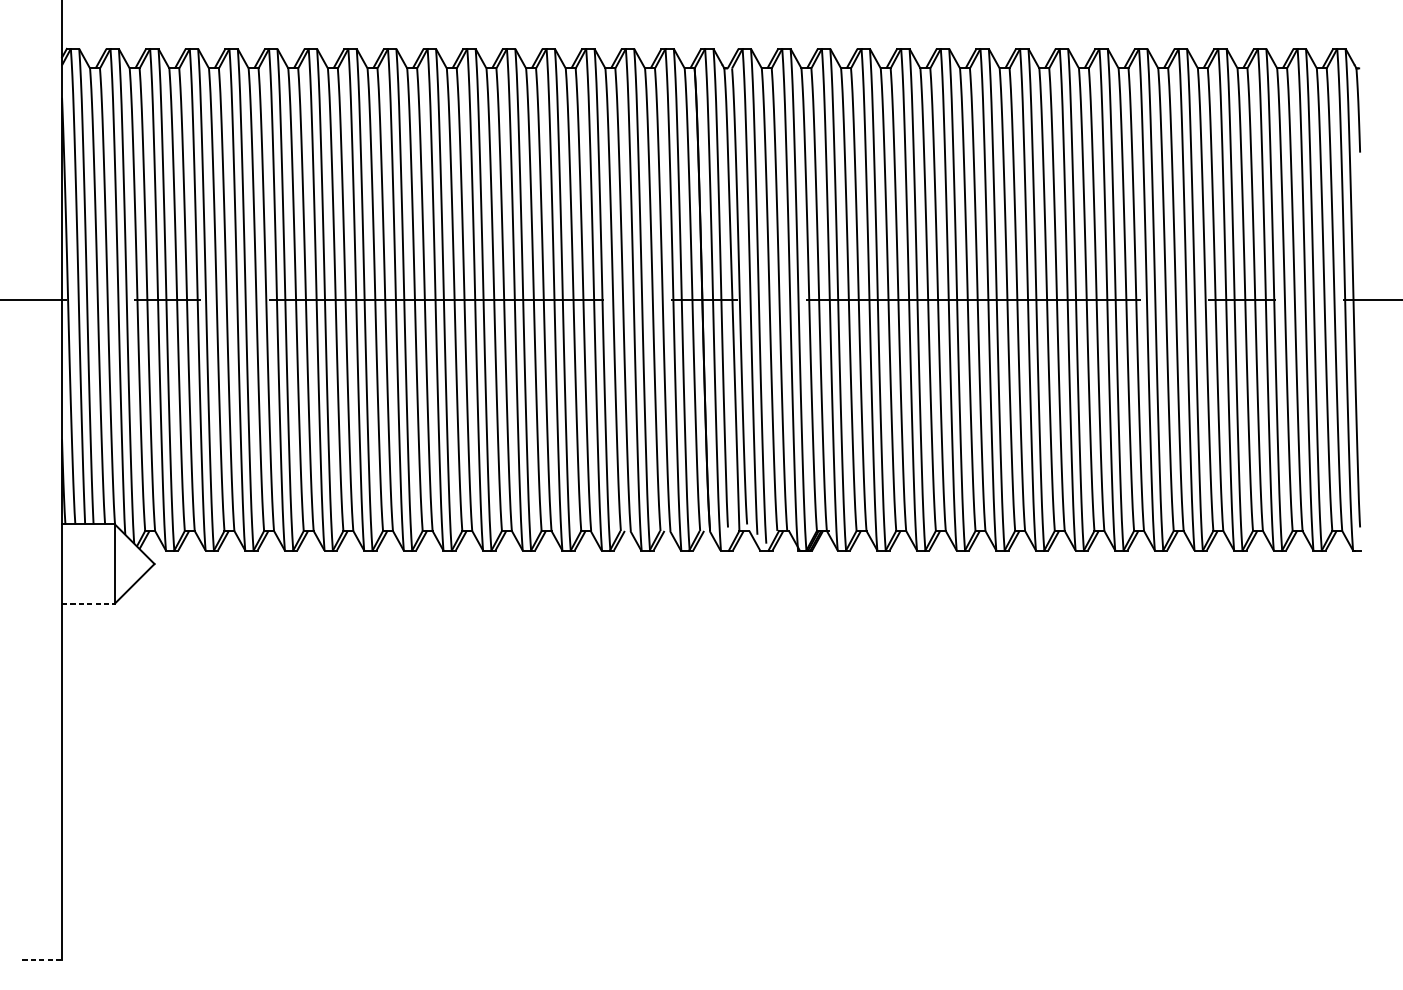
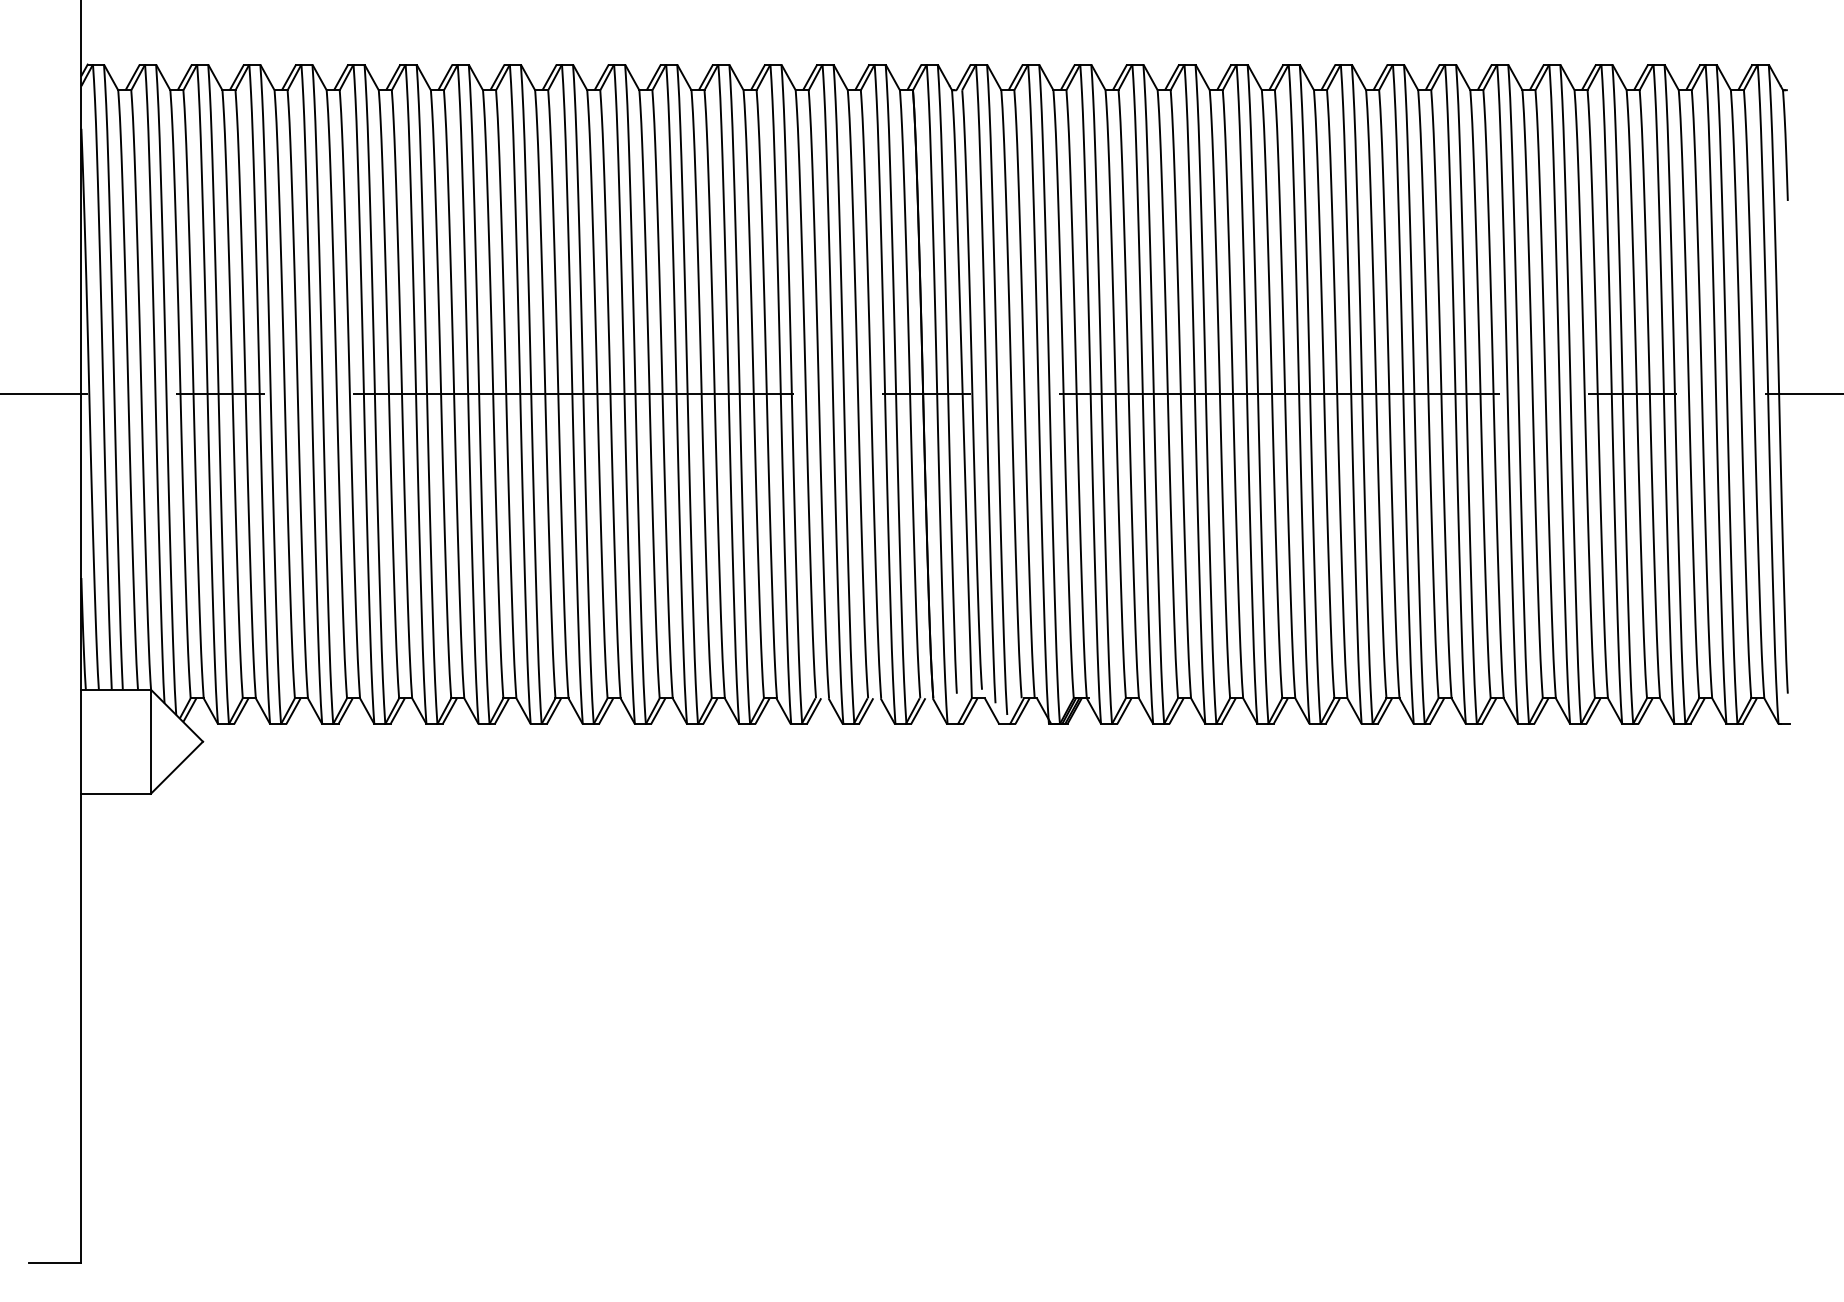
line: (88, 603) -> (116, 793), dashed -> solid
line: (42, 960) -> (55, 1262), dashed -> solid

